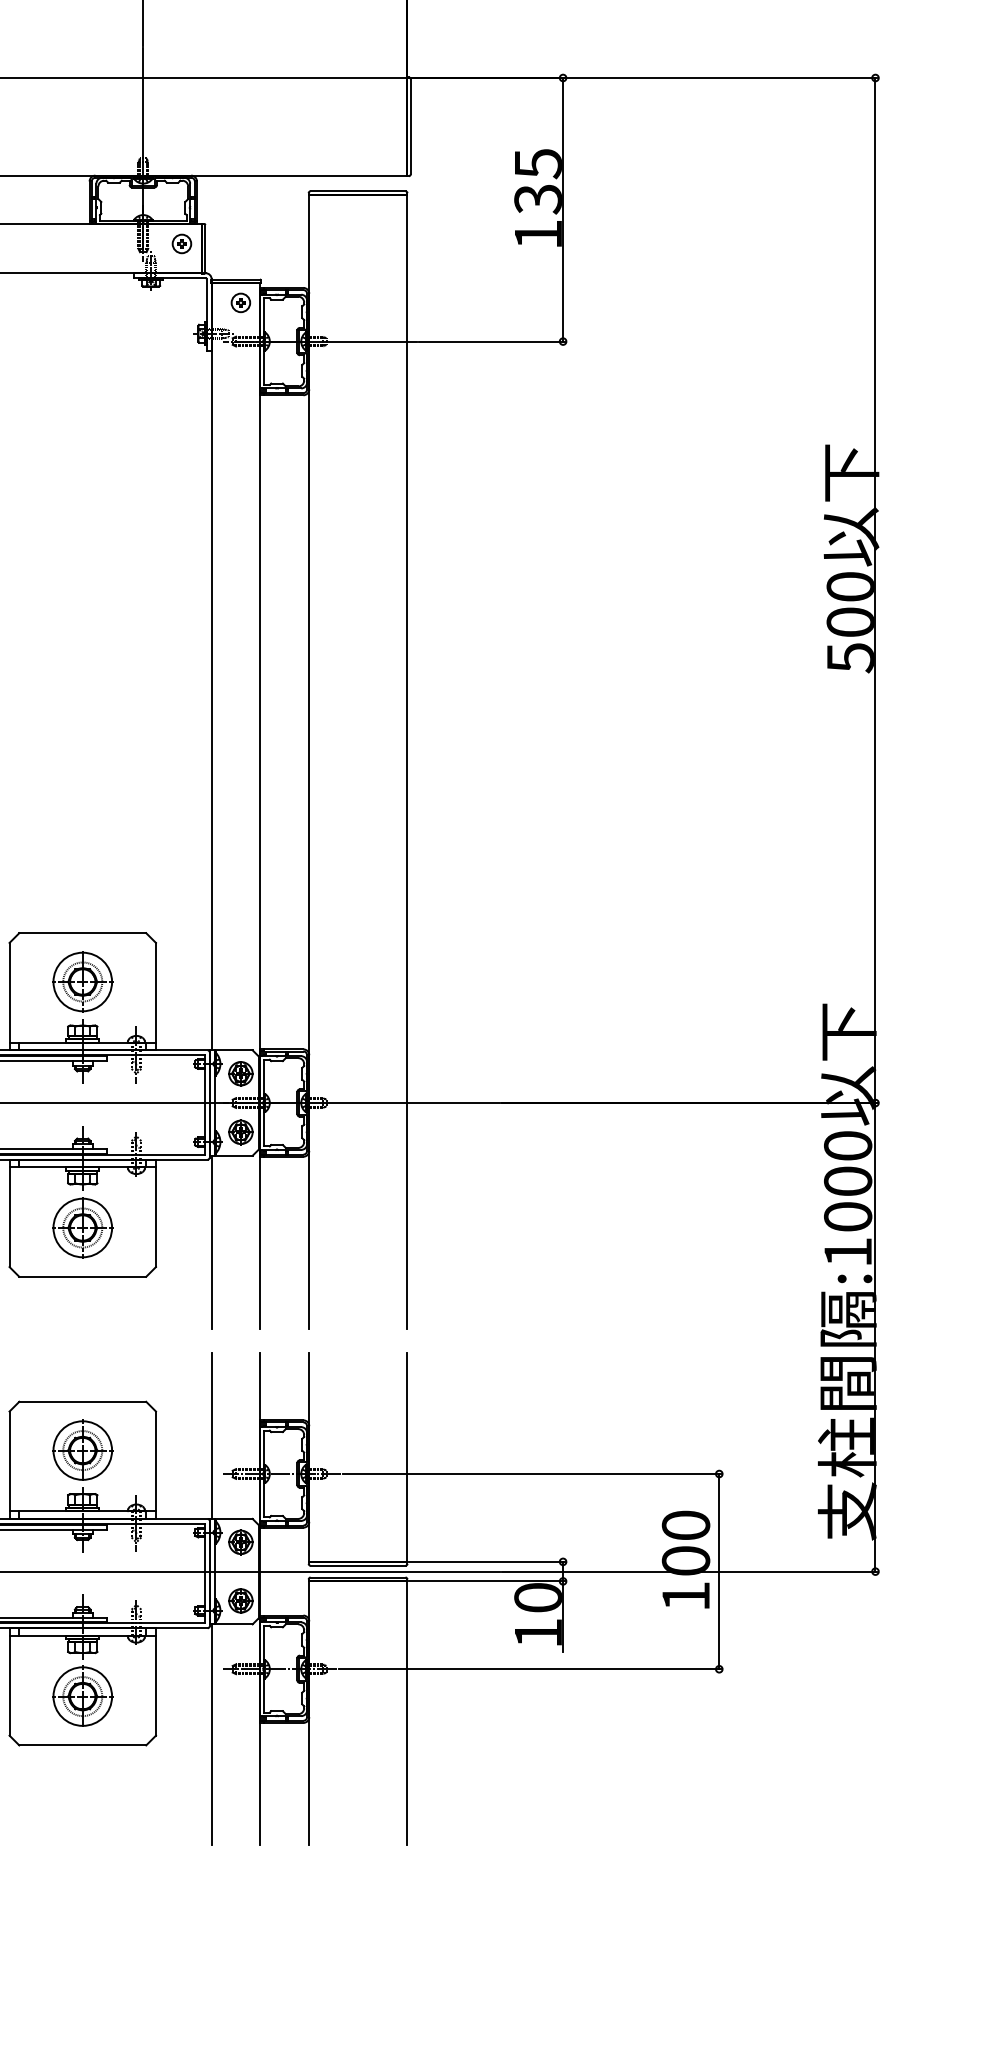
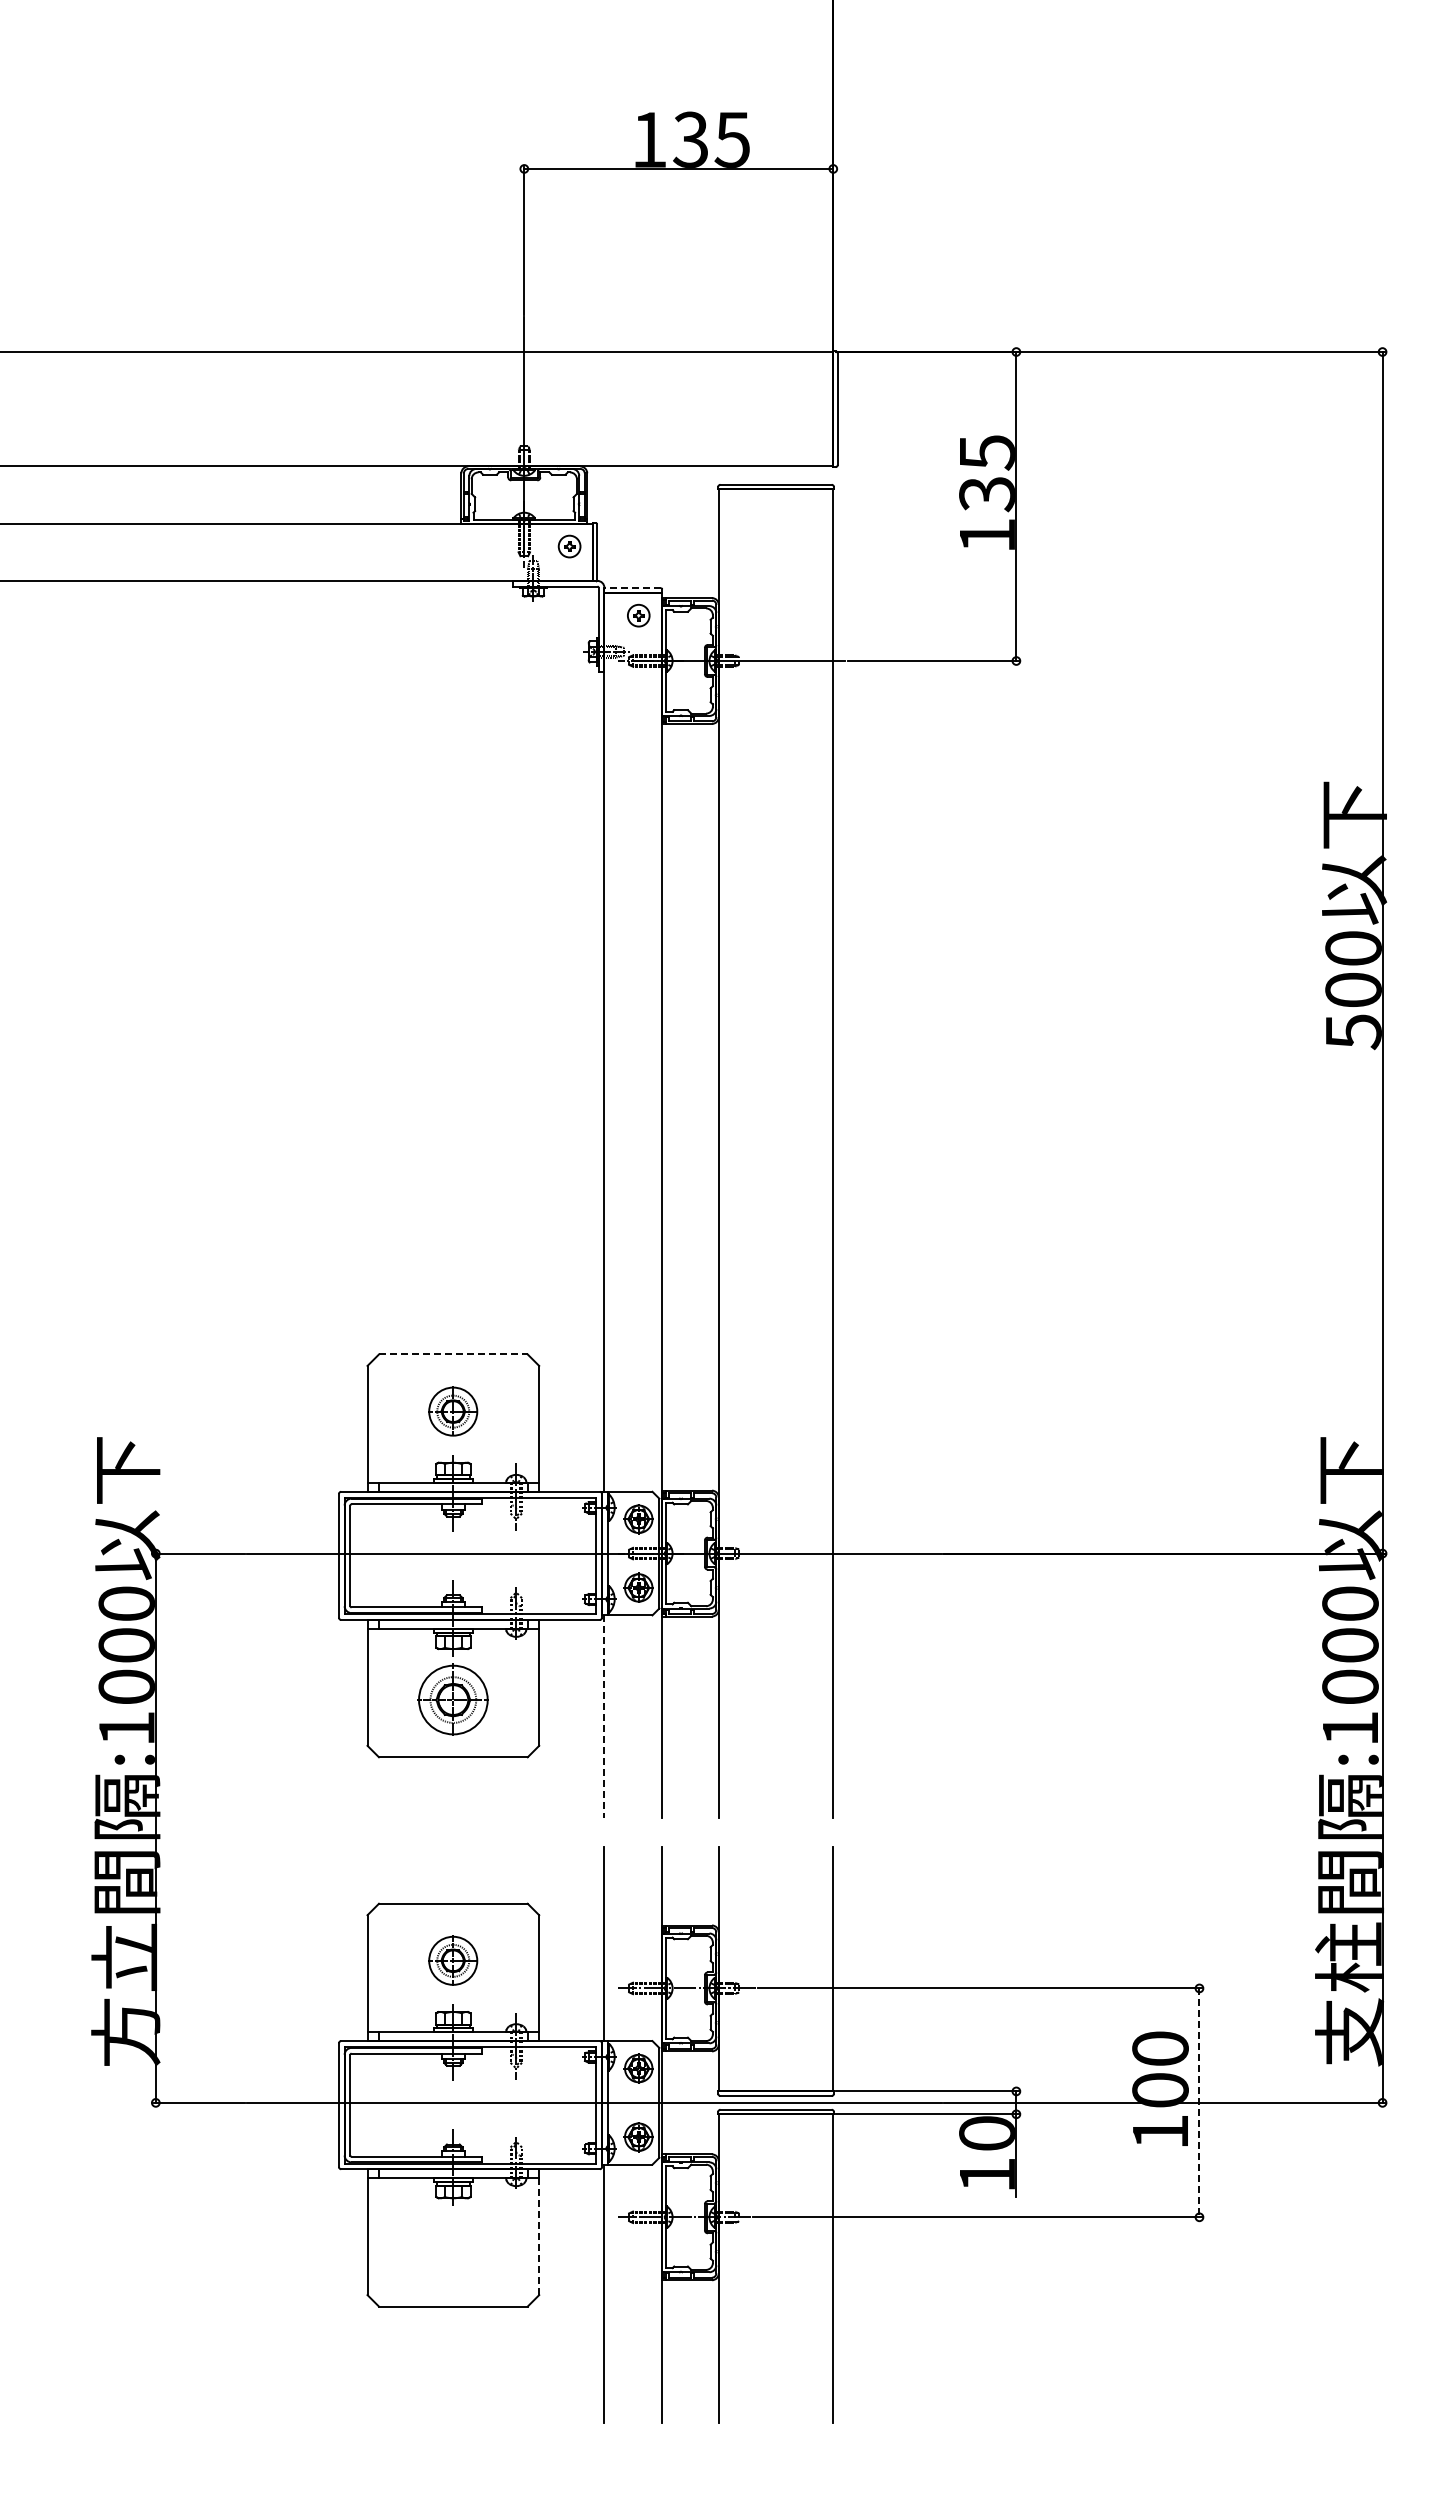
line: (235, 279) -> (632, 588), solid -> dashed
line: (82, 933) -> (453, 1354), solid -> dashed
part: (82, 981) -> (452, 1411), size x0.7
line: (211, 1242) -> (604, 1717), solid -> dashed
part: (82, 1450) -> (452, 1960), size x0.7
line: (719, 1572) -> (1199, 2103), solid -> dashed
line: (156, 1685) -> (539, 2236), solid -> dashed
part: (82, 1695) -> (452, 2248), removed

